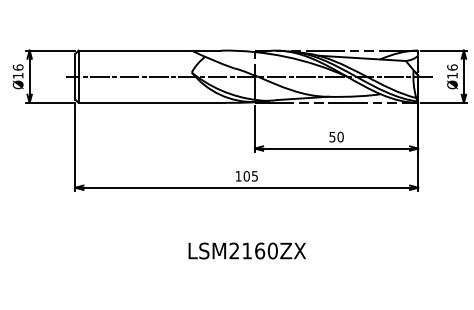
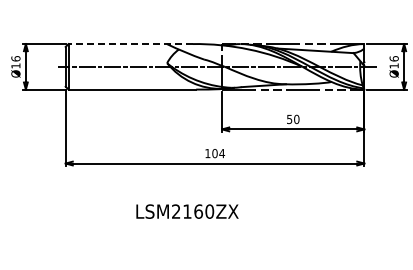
line: (149, 51) -> (130, 44), solid -> dashed
text: (255, 176) -> (222, 153), 105 -> 104
text: (247, 250) -> (187, 211), moved

